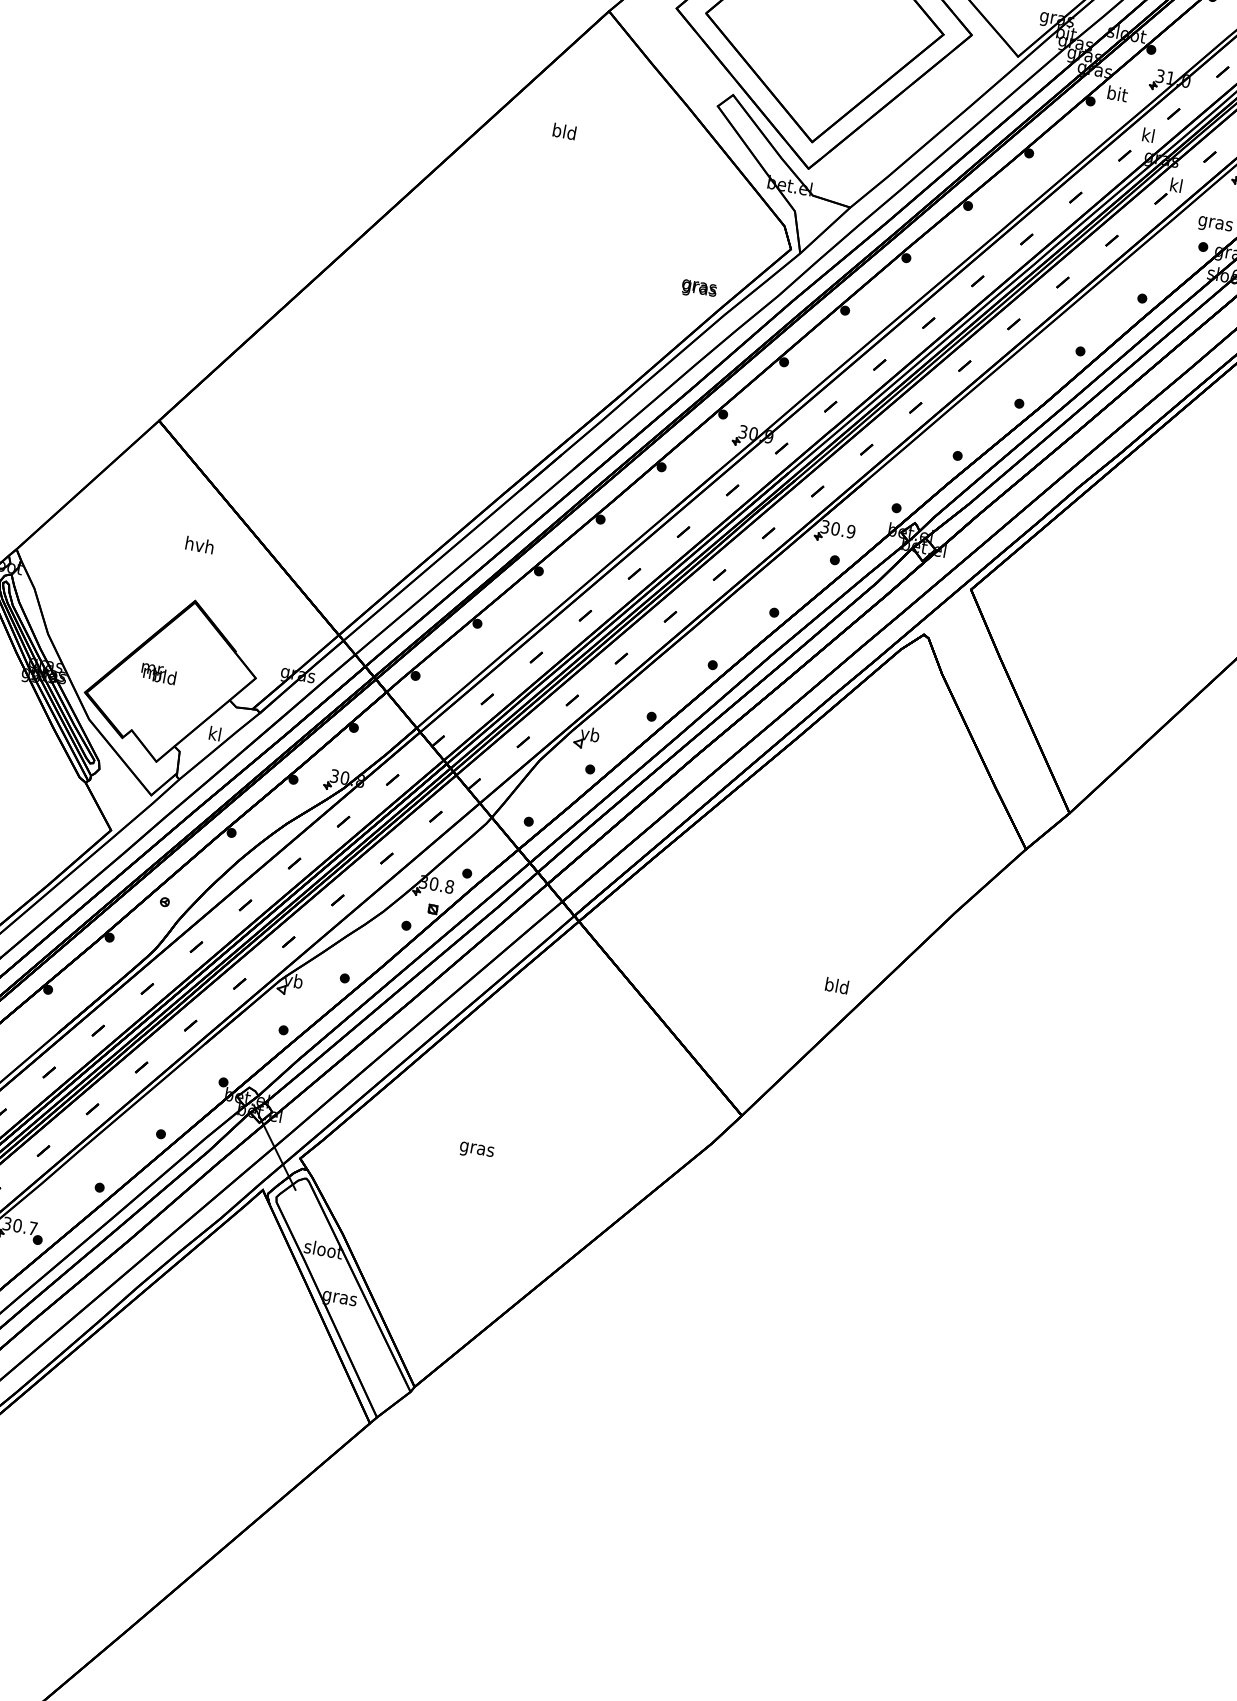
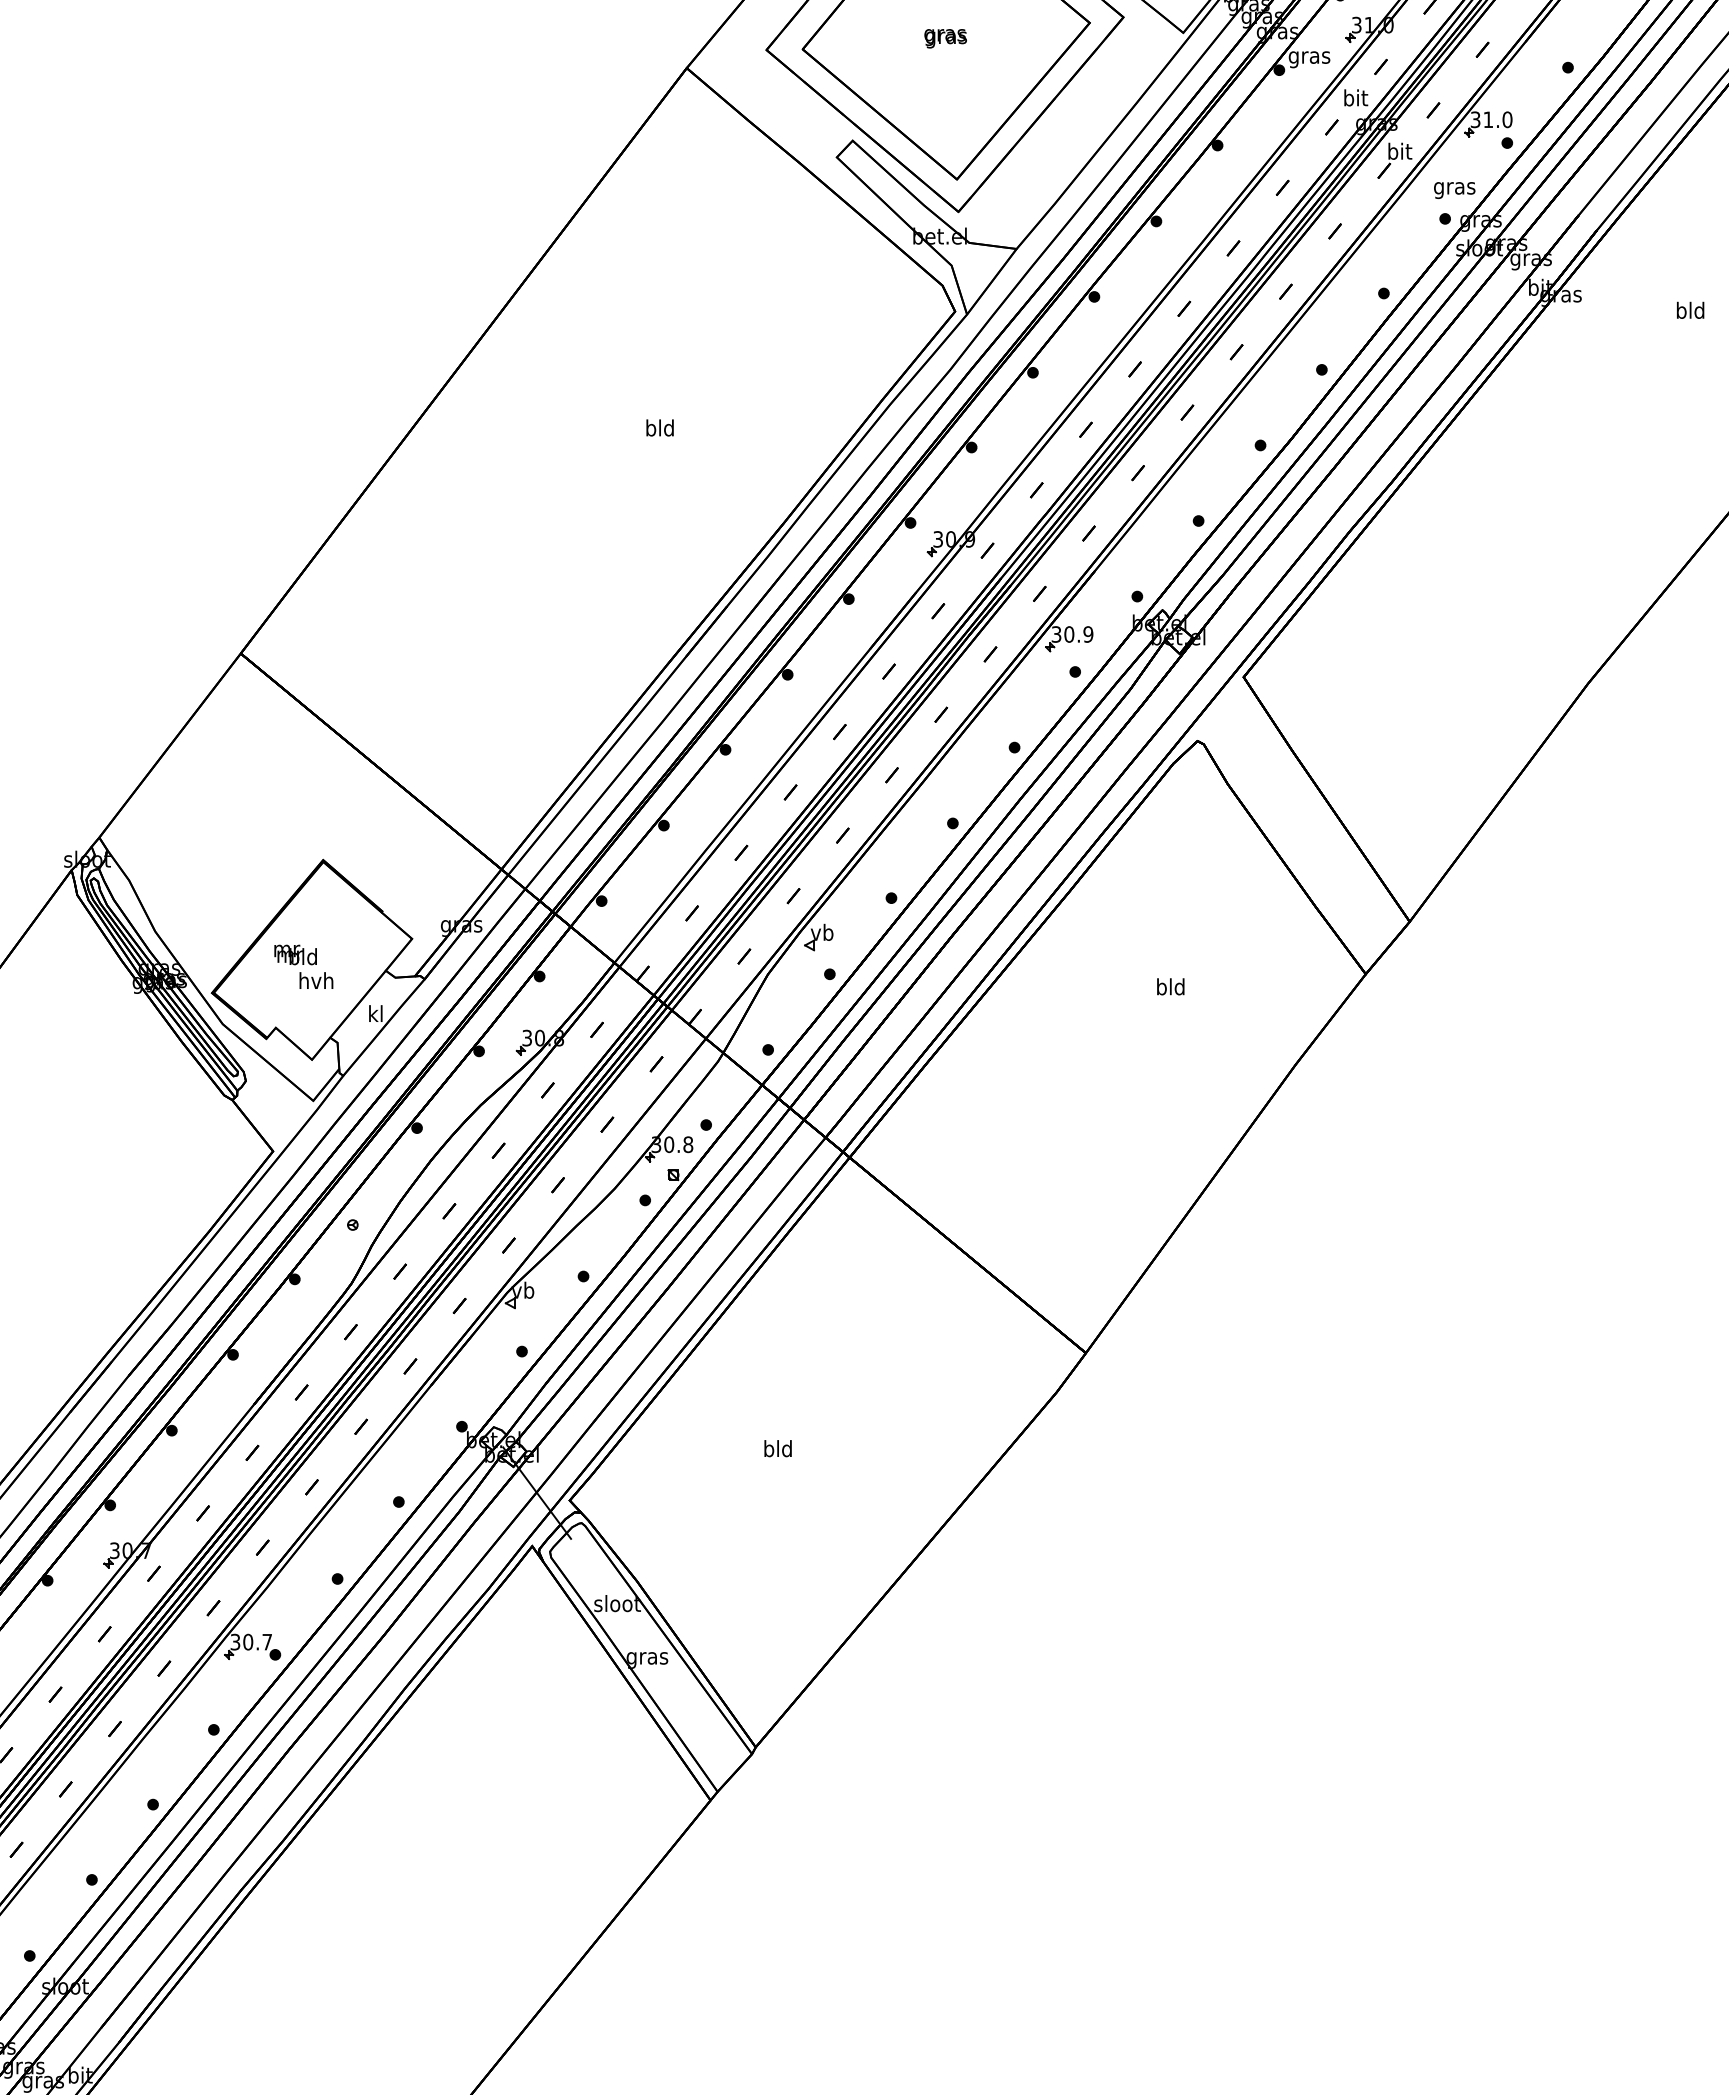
text: (1117, 95) -> (1309, 57), bit -> gras
text: (564, 131) -> (659, 427), moved
text: (1149, 135) -> (1356, 97), kl -> bit
text: (1177, 184) -> (1400, 150), kl -> bit
text: (699, 289) -> (945, 38), moved
text: (199, 545) -> (316, 980), moved
text: (836, 985) -> (1170, 986), moved
text: (476, 1148) -> (777, 1450), gras -> bld

